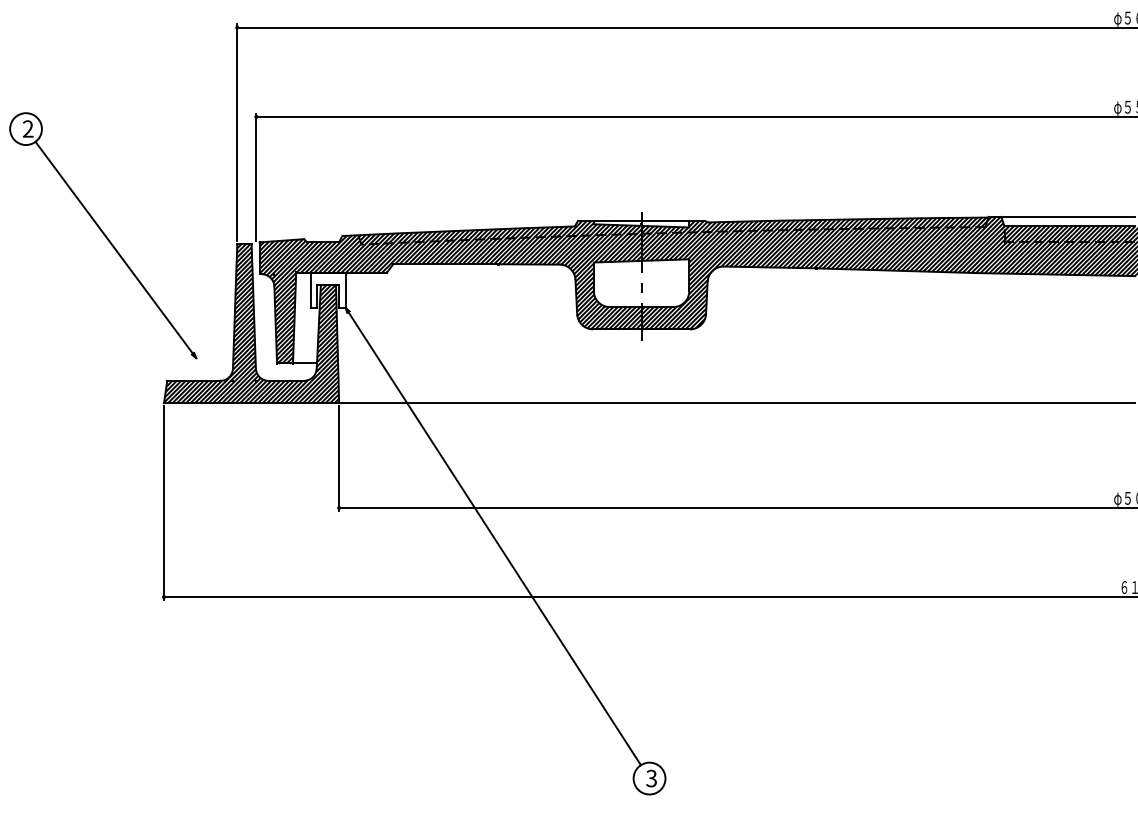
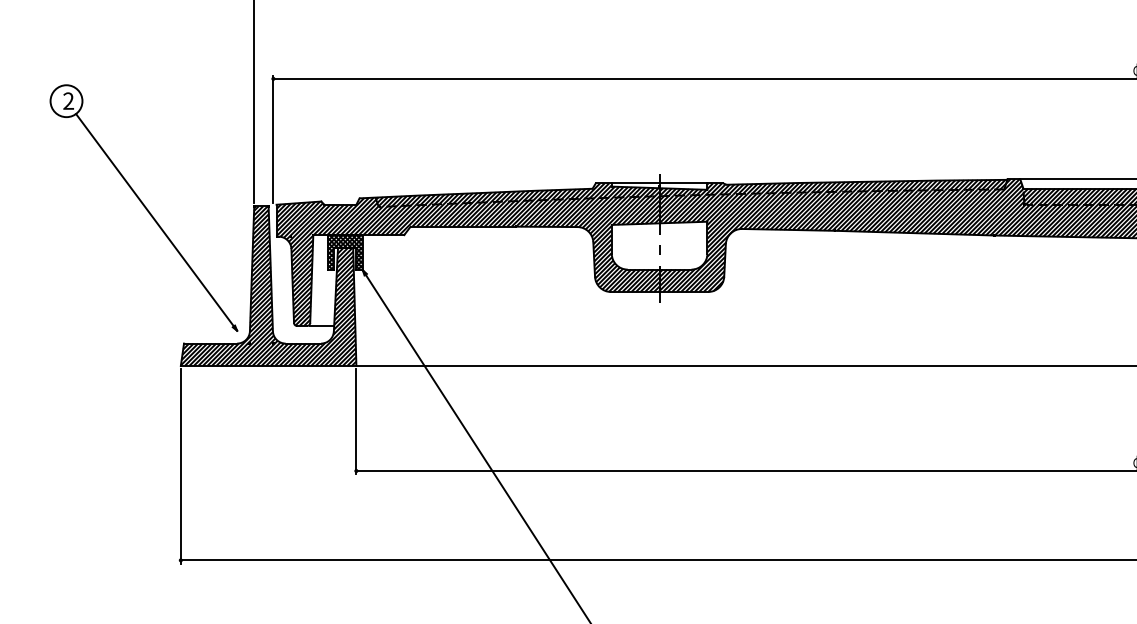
part: (103, 235) -> (144, 207), moved
hatch: (327, 289) -> (344, 251), added

